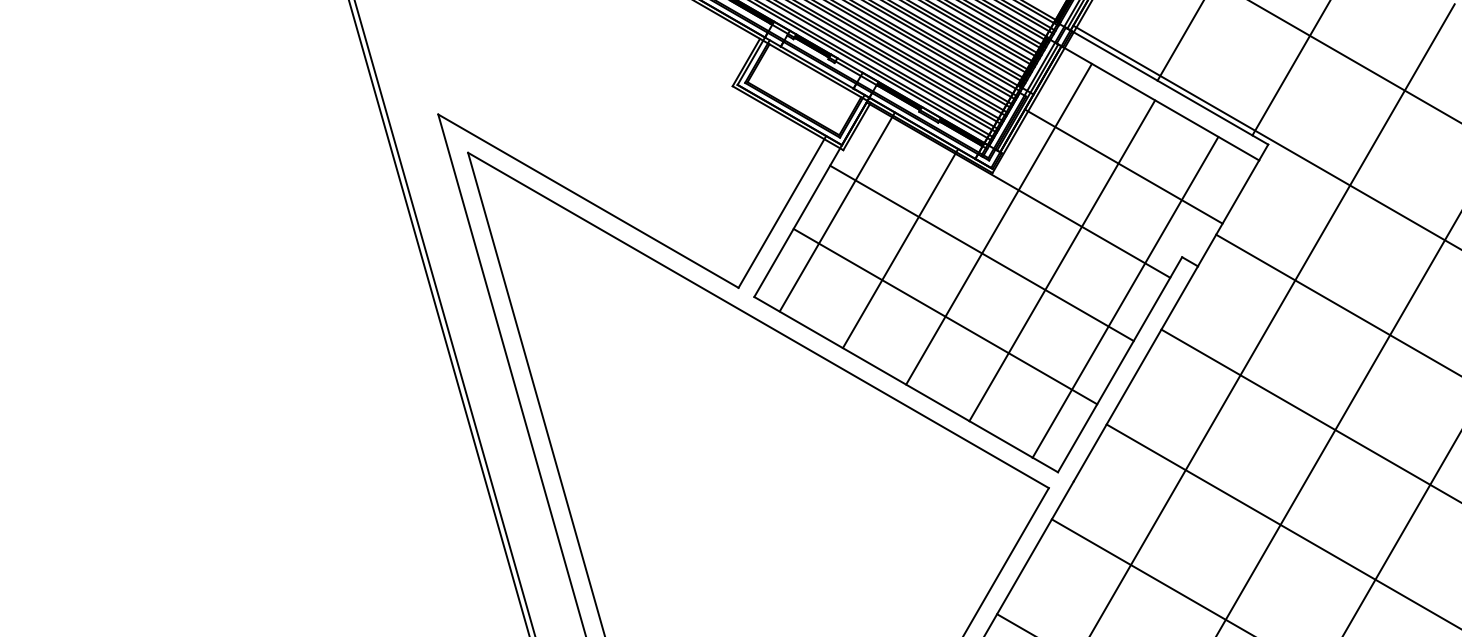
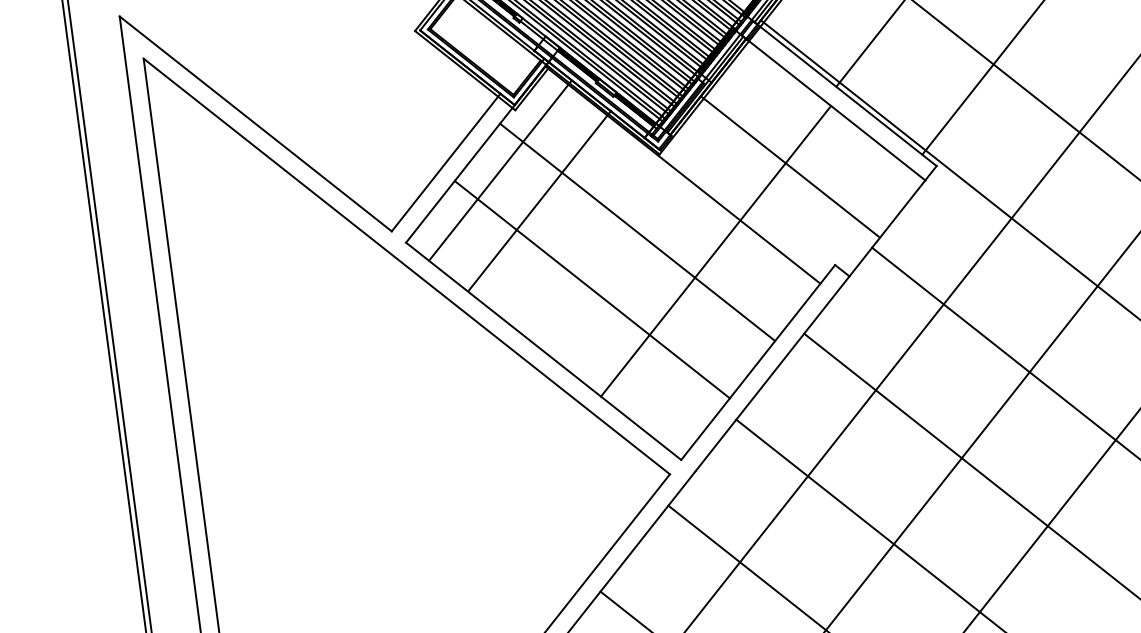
line: (998, 223) -> (658, 205), removed
line: (900, 248) -> (539, 201), moved
line: (1125, 297) -> (773, 296), removed

